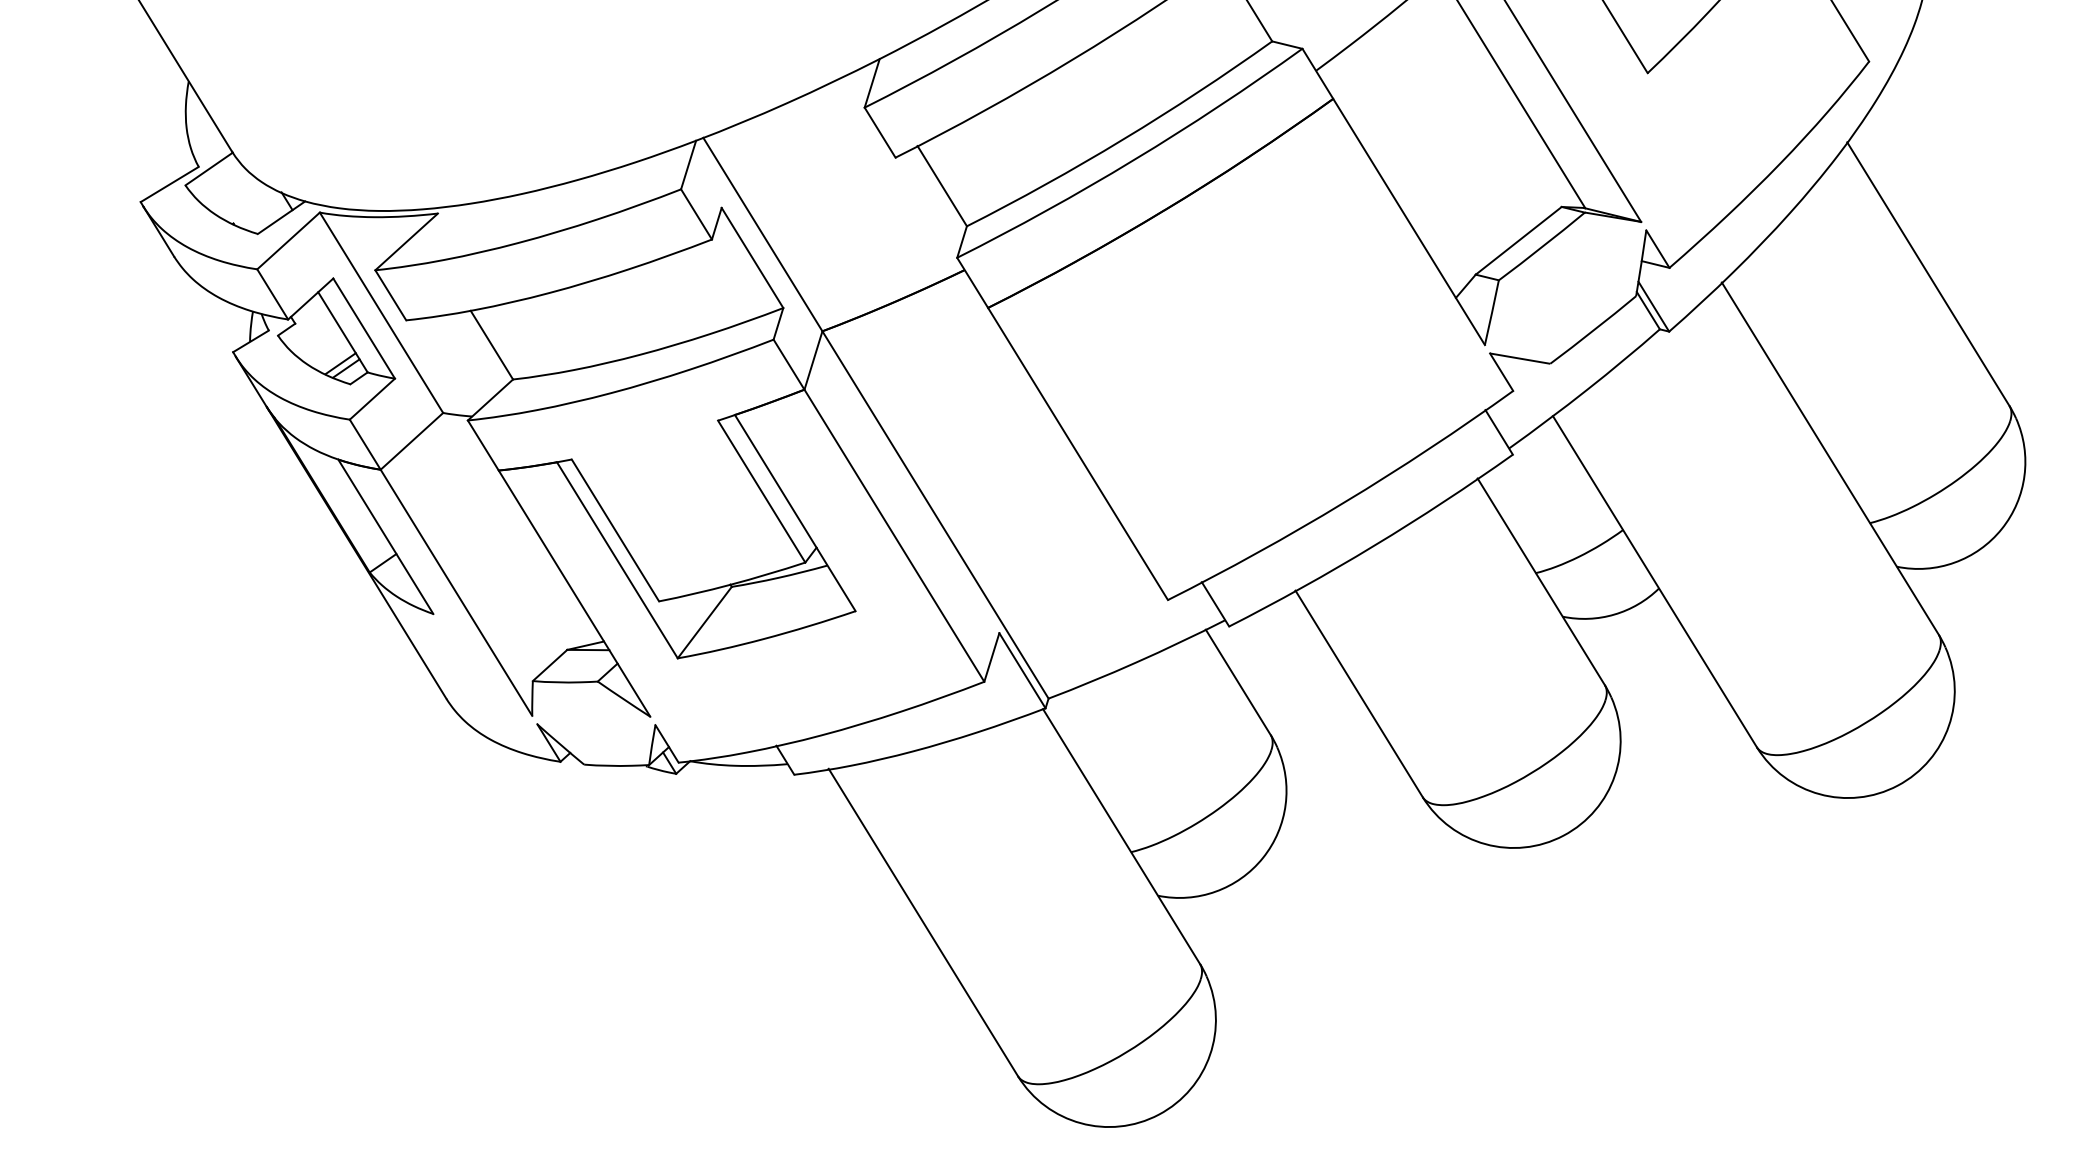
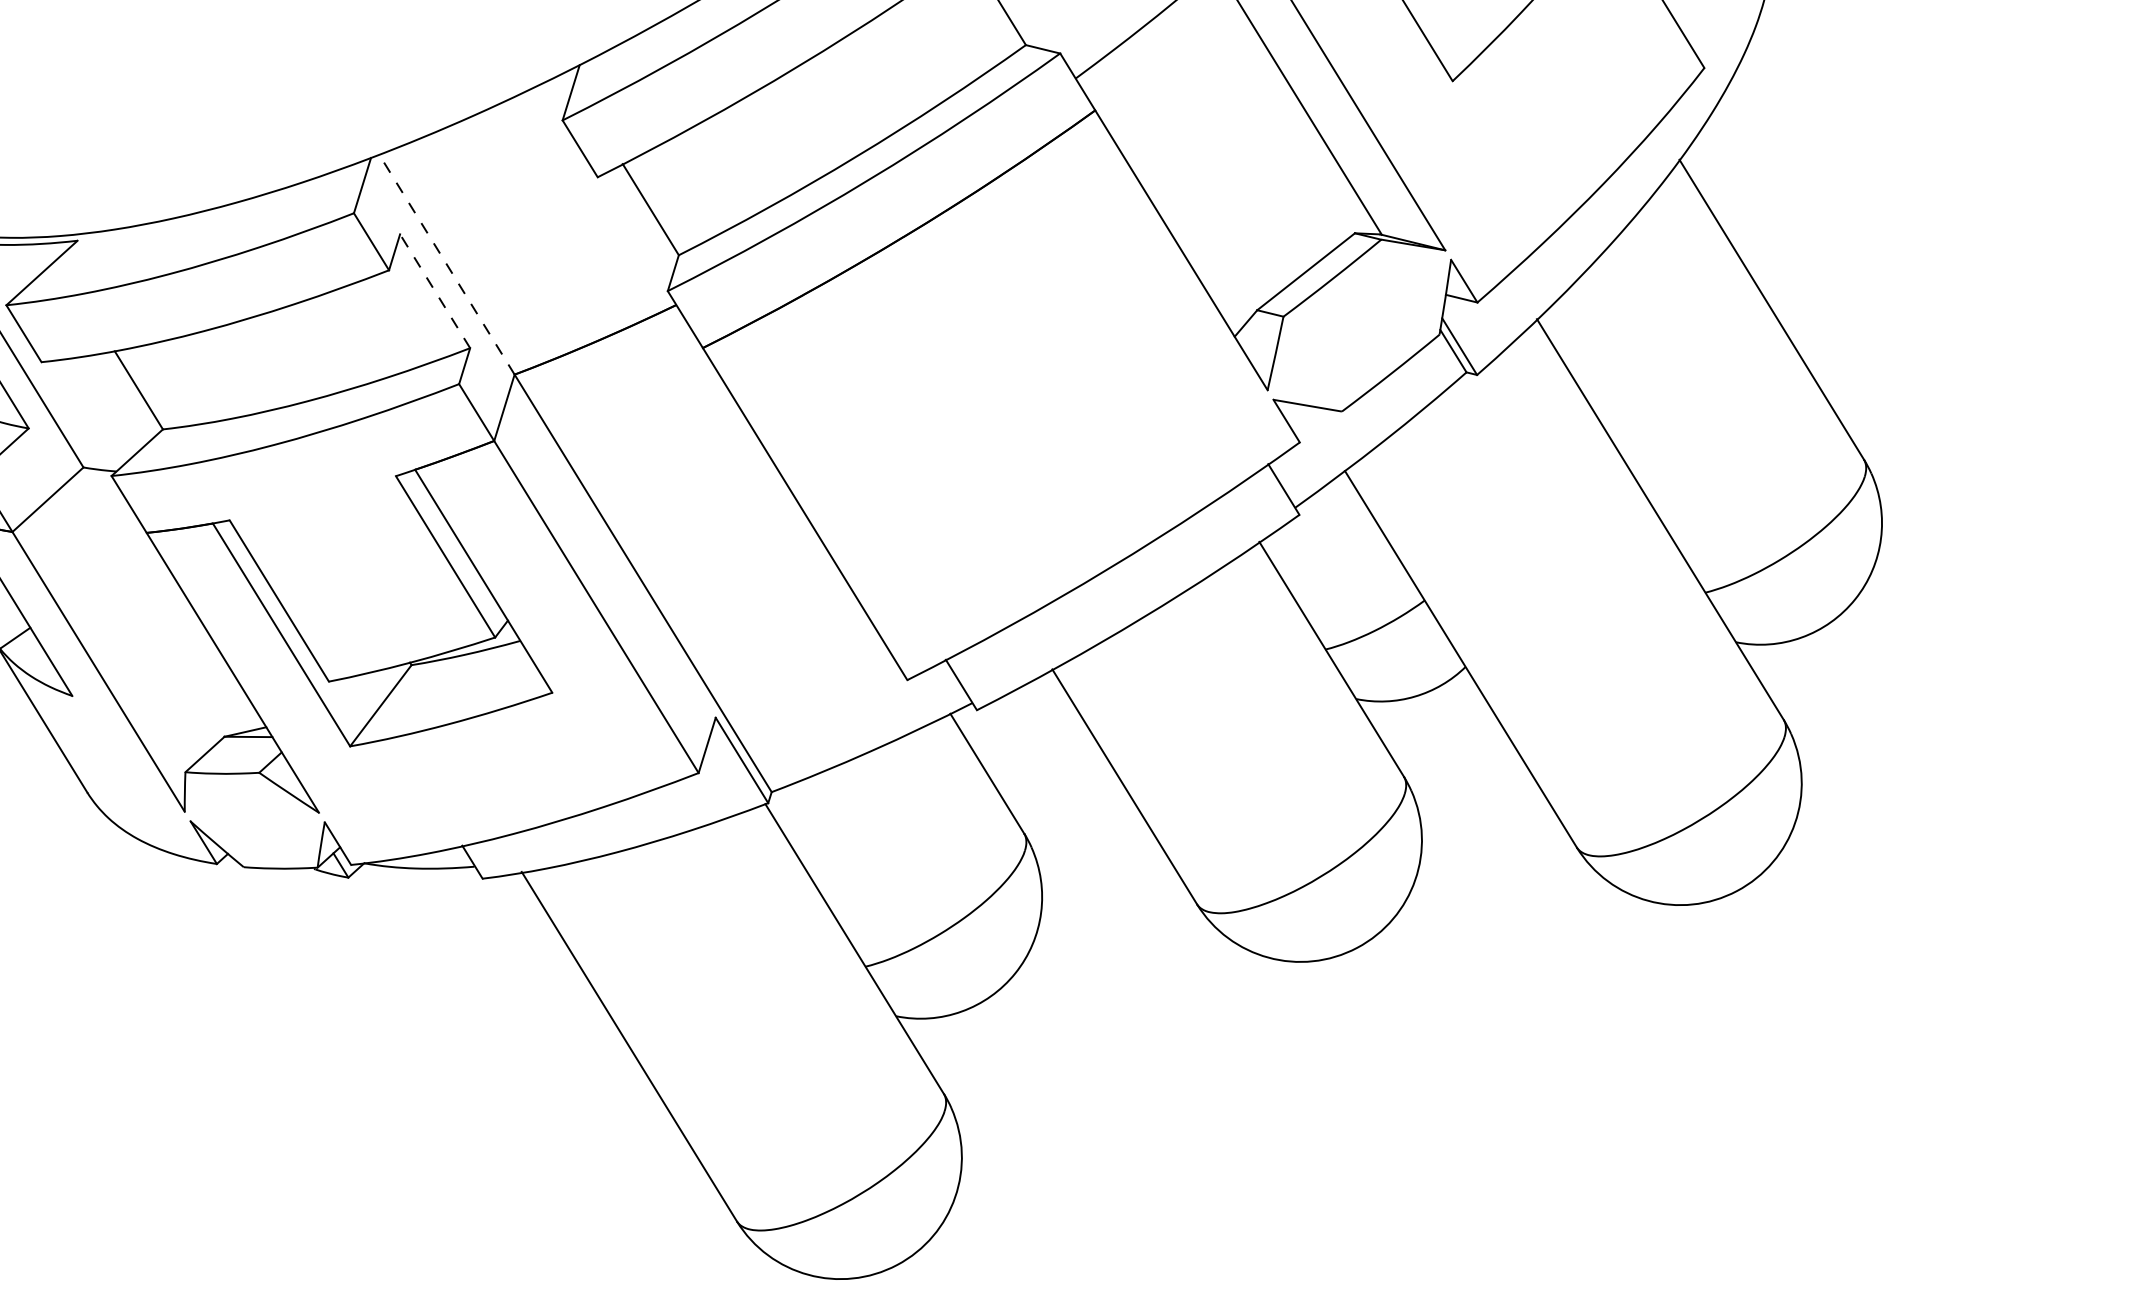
line: (762, 234) -> (446, 264), solid -> dashed
line: (752, 257) -> (435, 290), solid -> dashed

